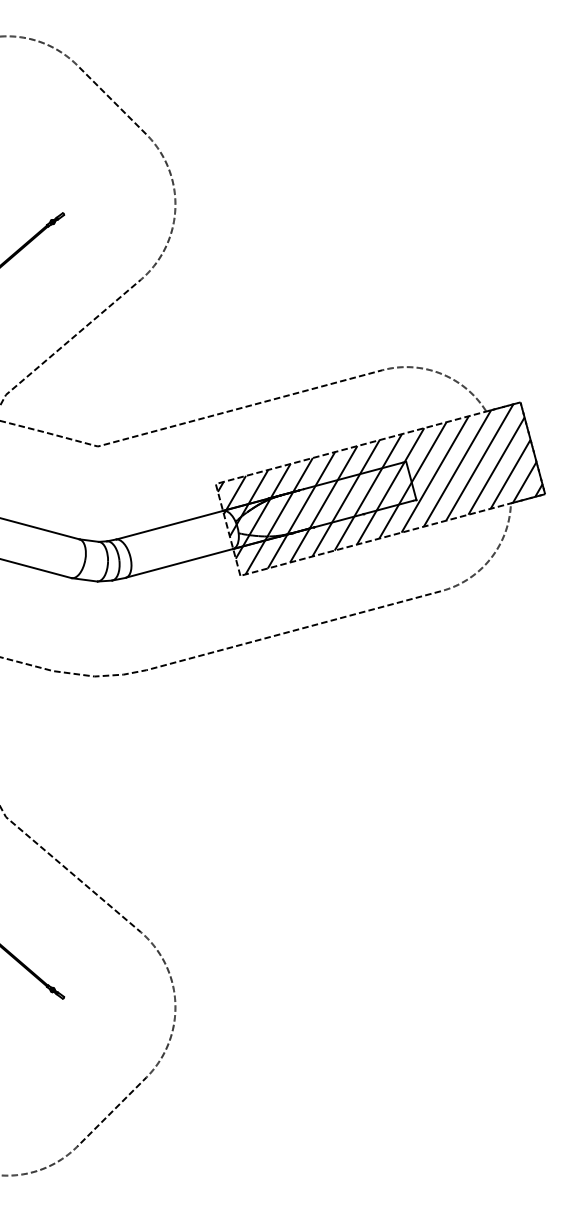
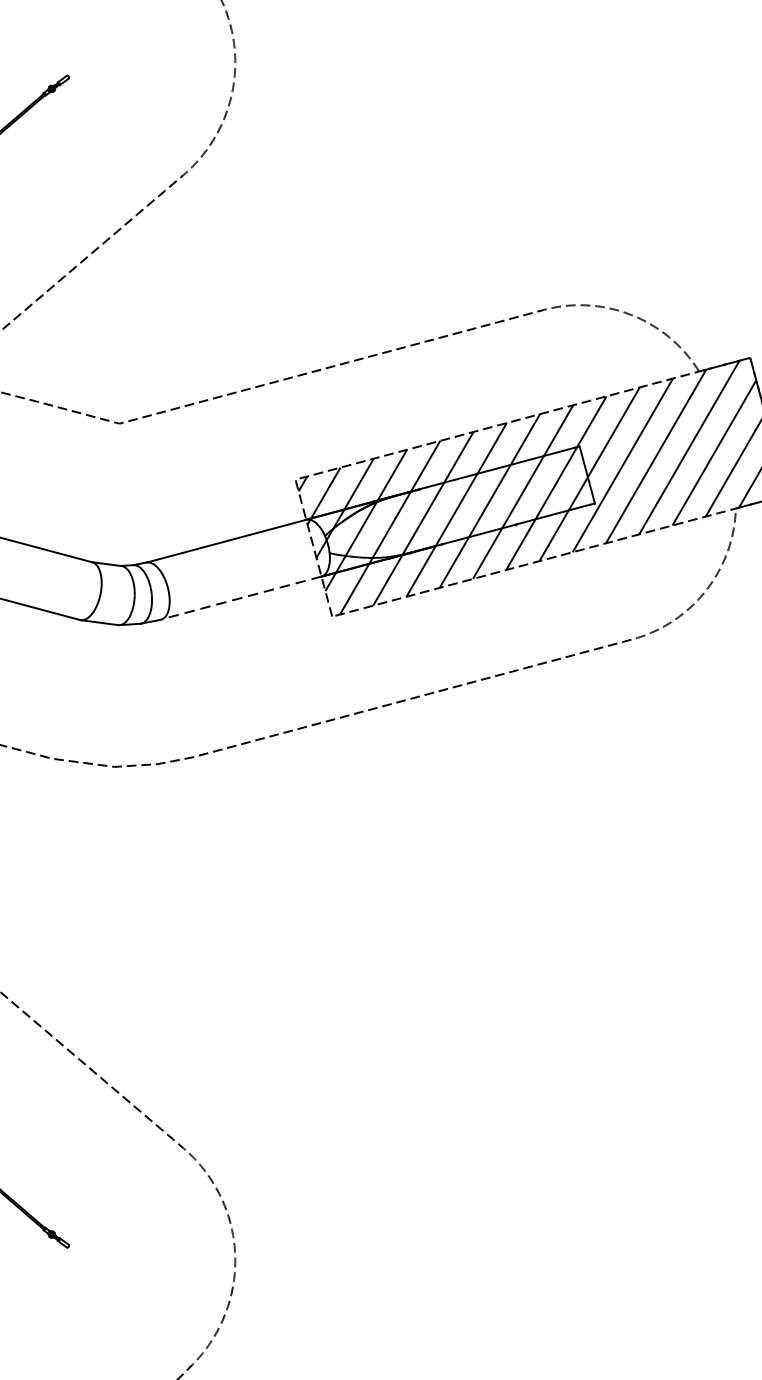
line: (179, 563) -> (241, 598), solid -> dashed

